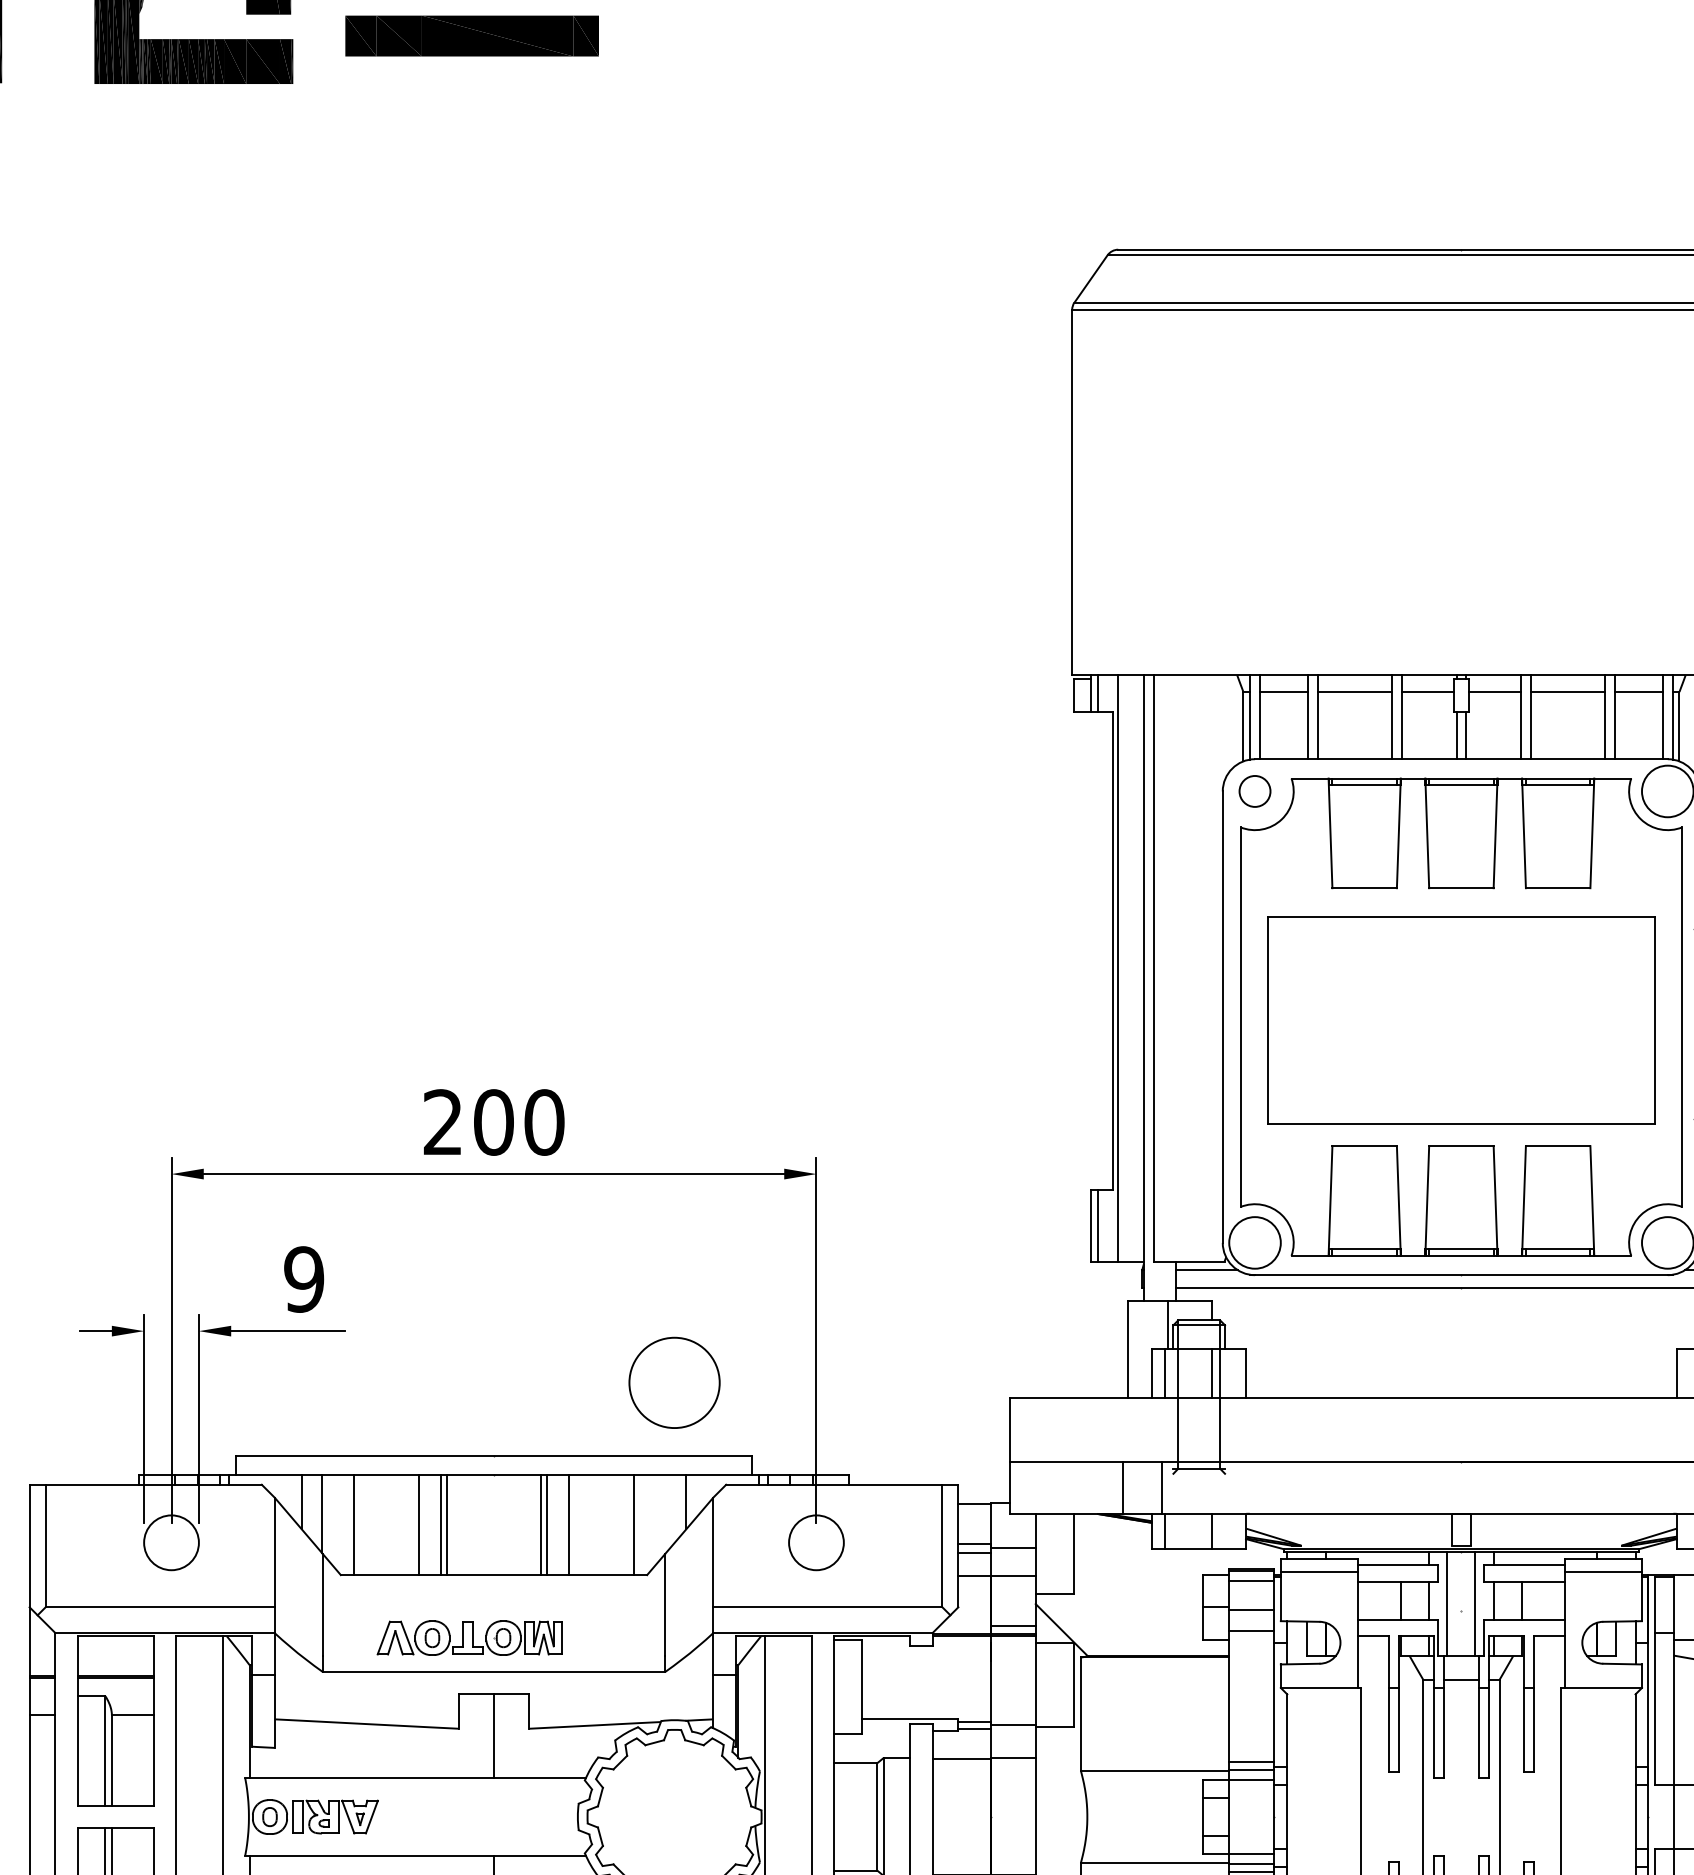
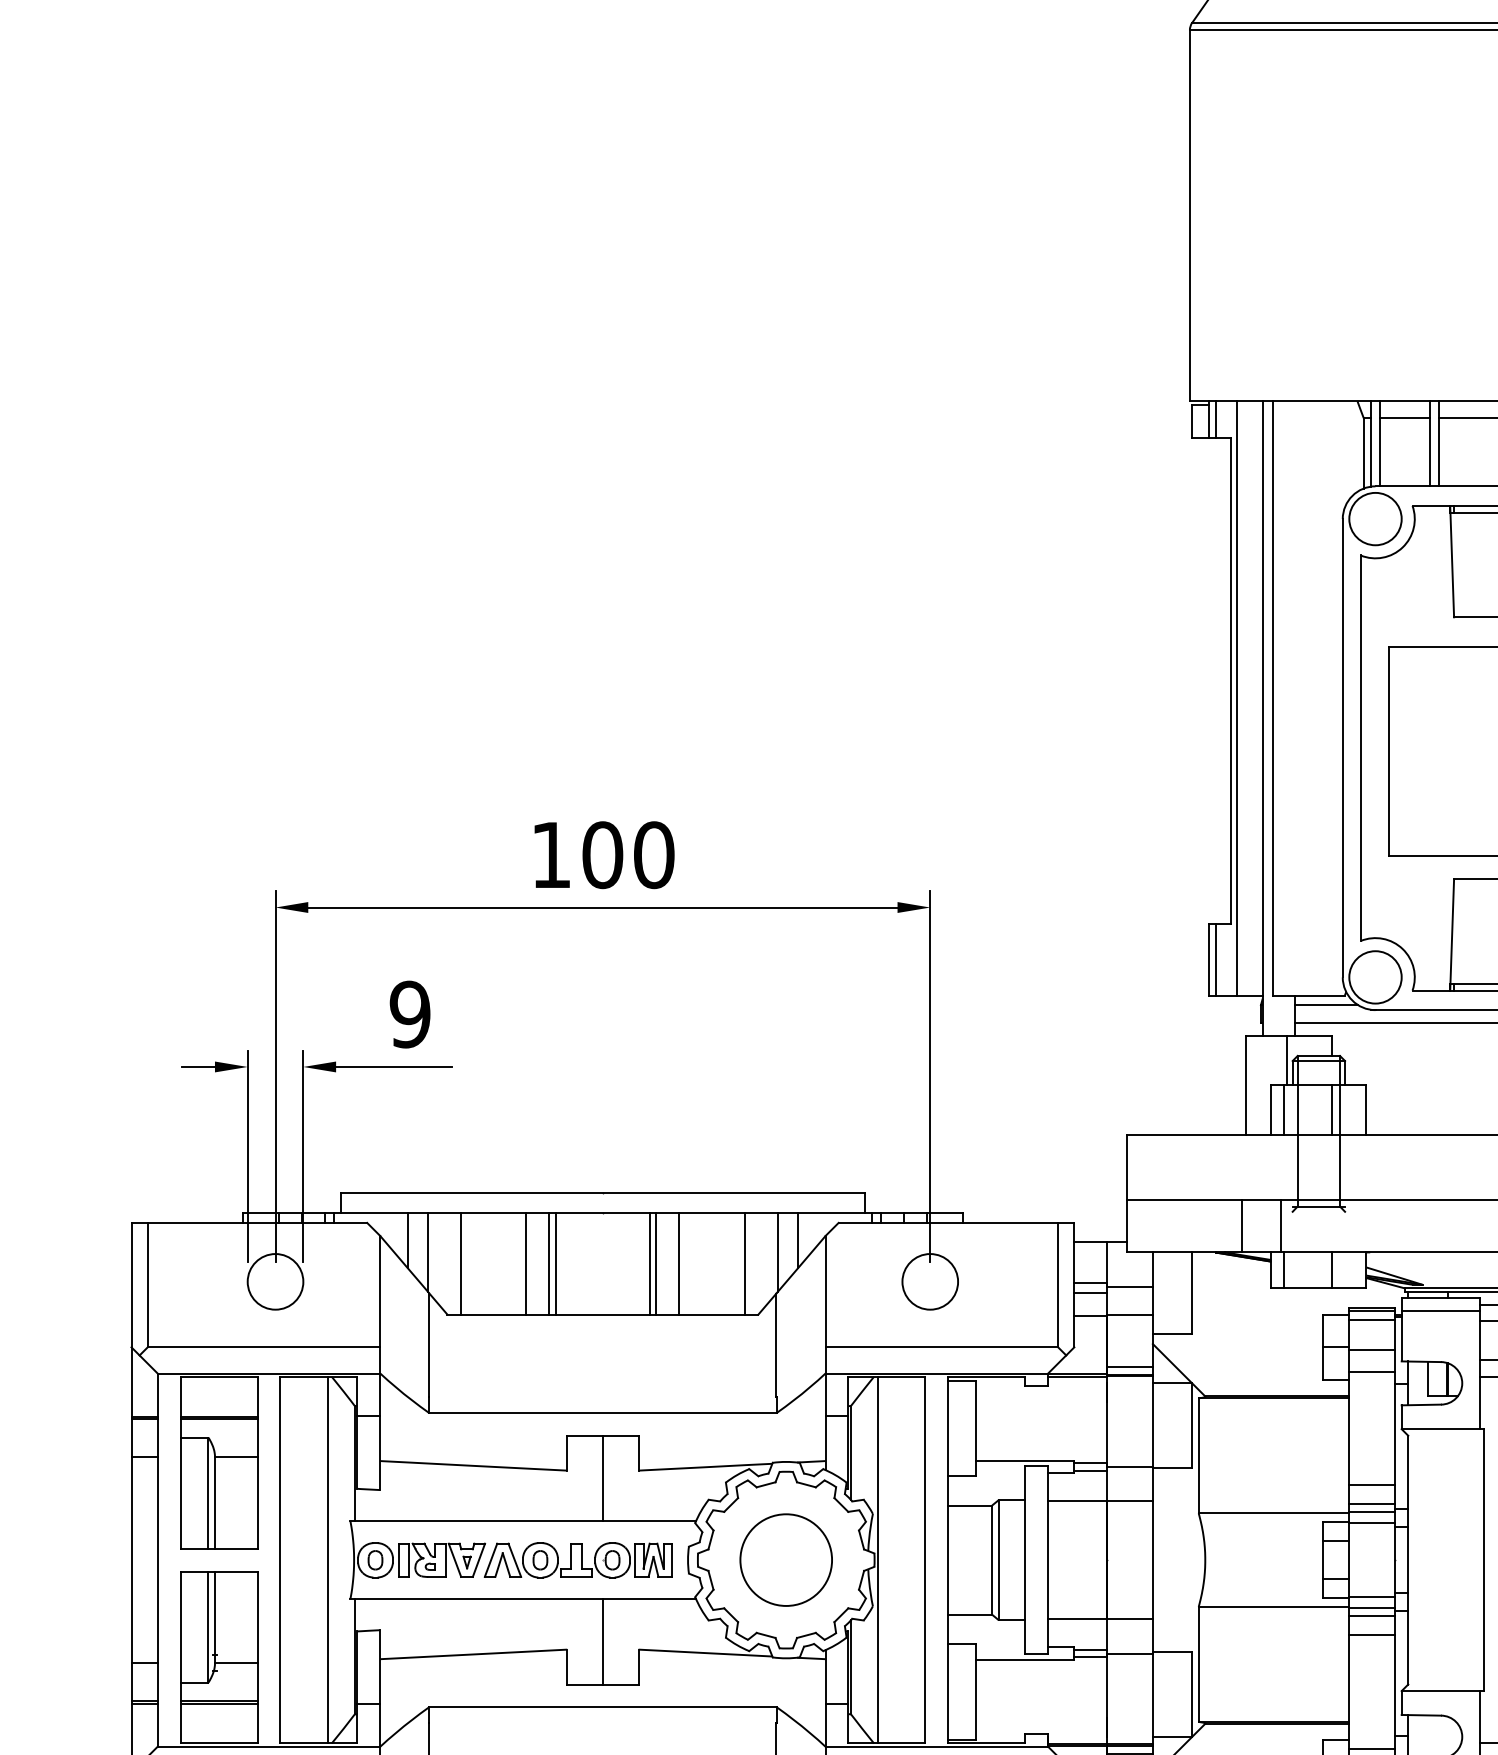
circle: (1254, 791) -> (1374, 519), size x1.67
text: (442, 1121) -> (550, 854), 200 -> 100
circle: (674, 1382) -> (786, 1559), moved
line: (666, 1513) -> (778, 1252), added
part: (469, 1637) -> (578, 1559), moved
line: (1251, 1742) -> (1371, 1484), added

